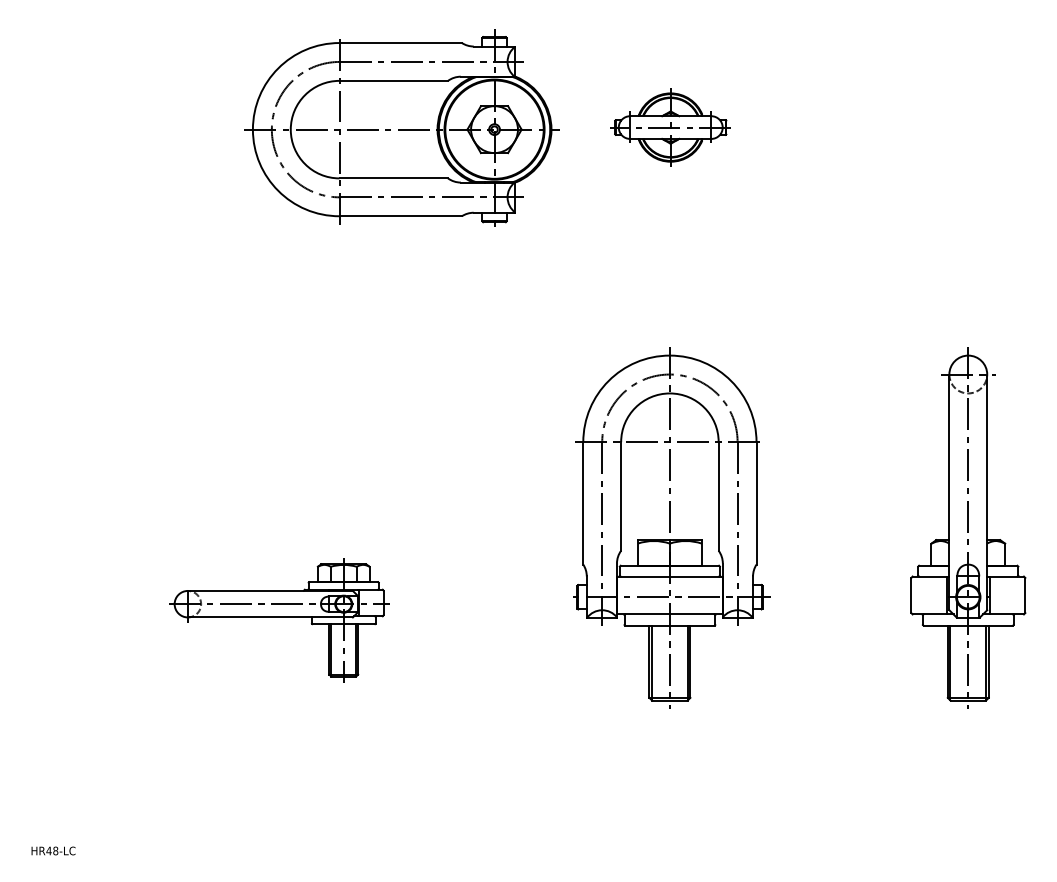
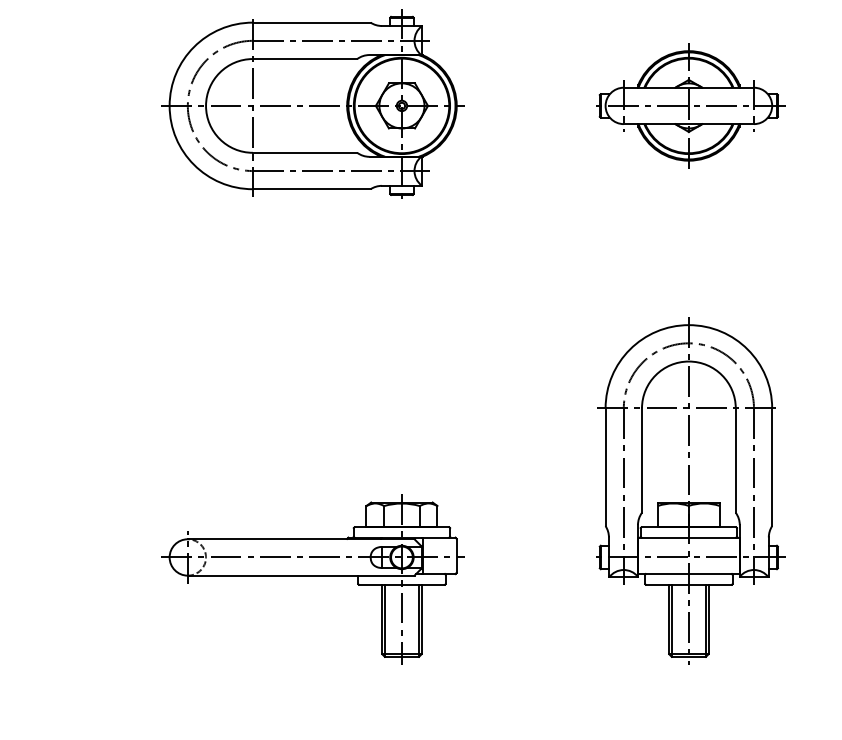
part: (401, 127) -> (312, 103), moved
part: (671, 127) -> (690, 105), size x1.67
part: (278, 620) -> (312, 579), size x1.43

